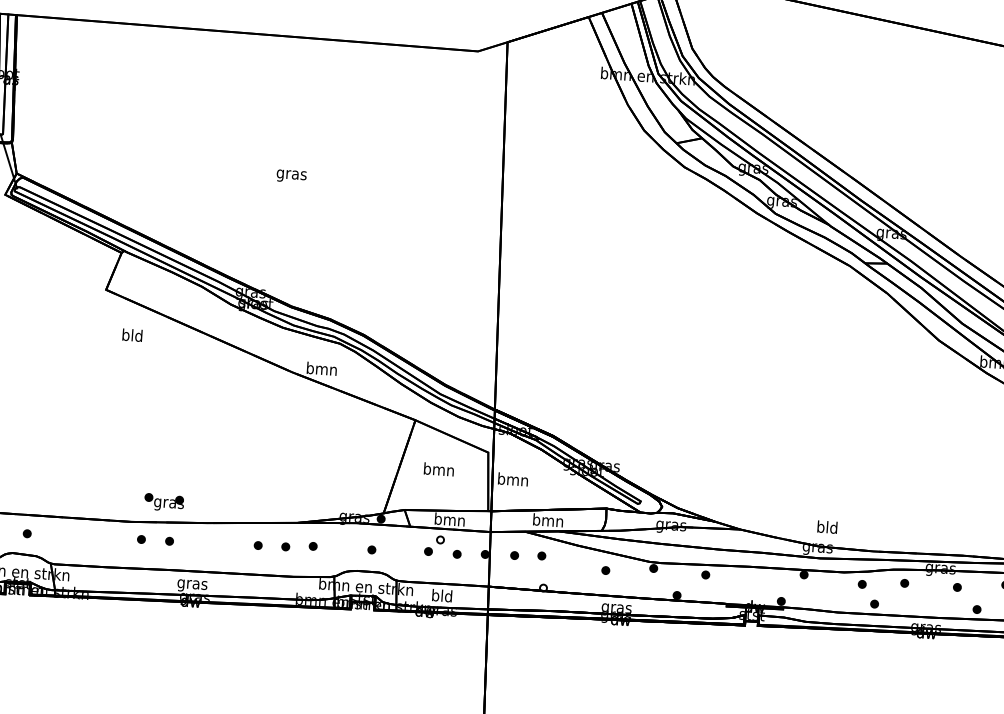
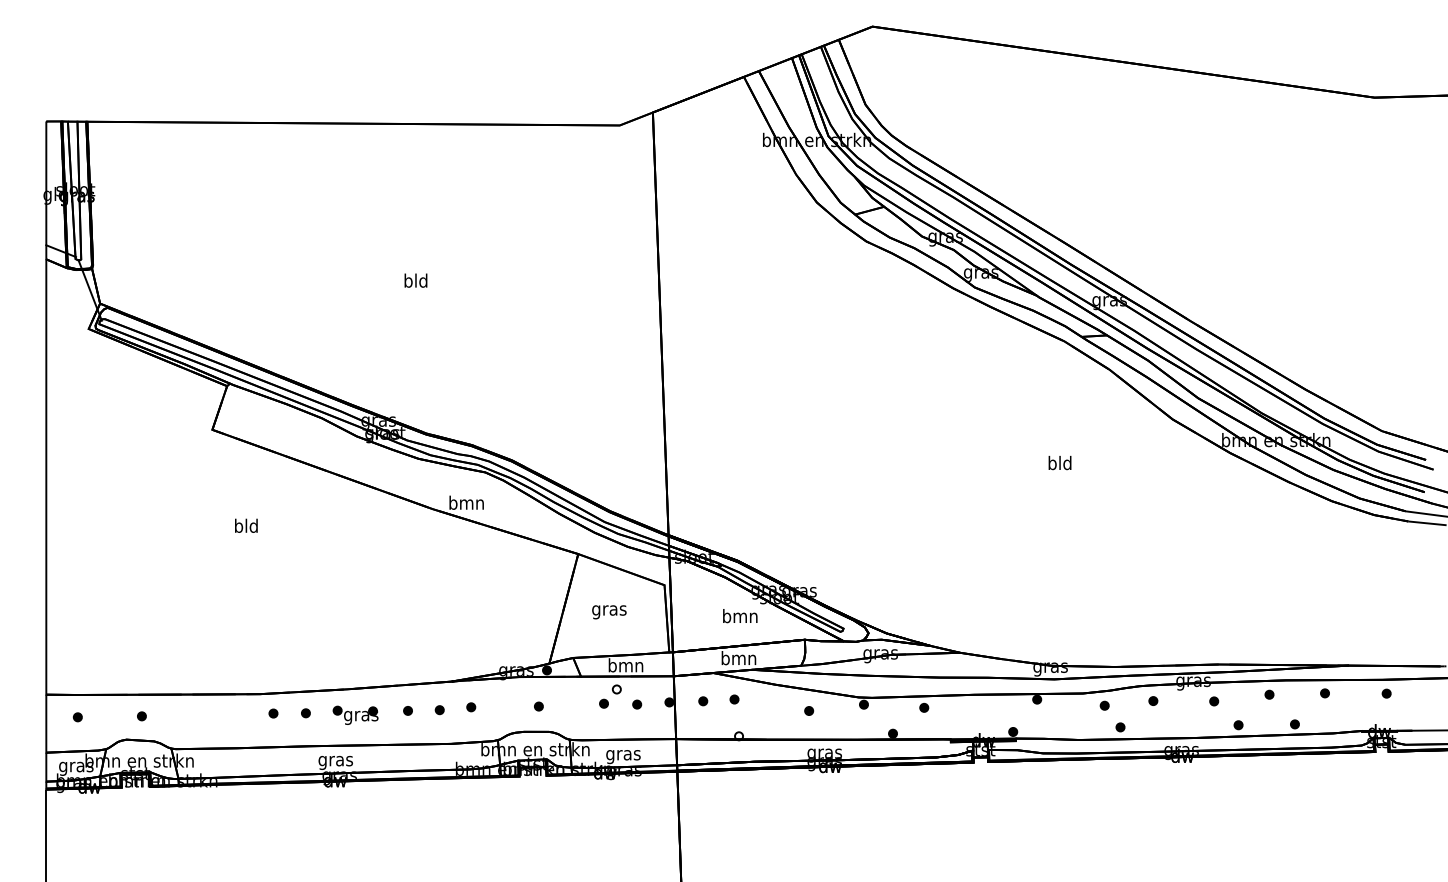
text: (291, 174) -> (415, 282), gras -> bld
text: (132, 335) -> (246, 525), moved
text: (439, 471) -> (609, 610), bmn -> gras
text: (513, 479) -> (740, 616), moved
part: (164, 501) -> (355, 714), moved
text: (827, 526) -> (1059, 462), moved
text: (442, 597) -> (623, 755), bld -> gras

